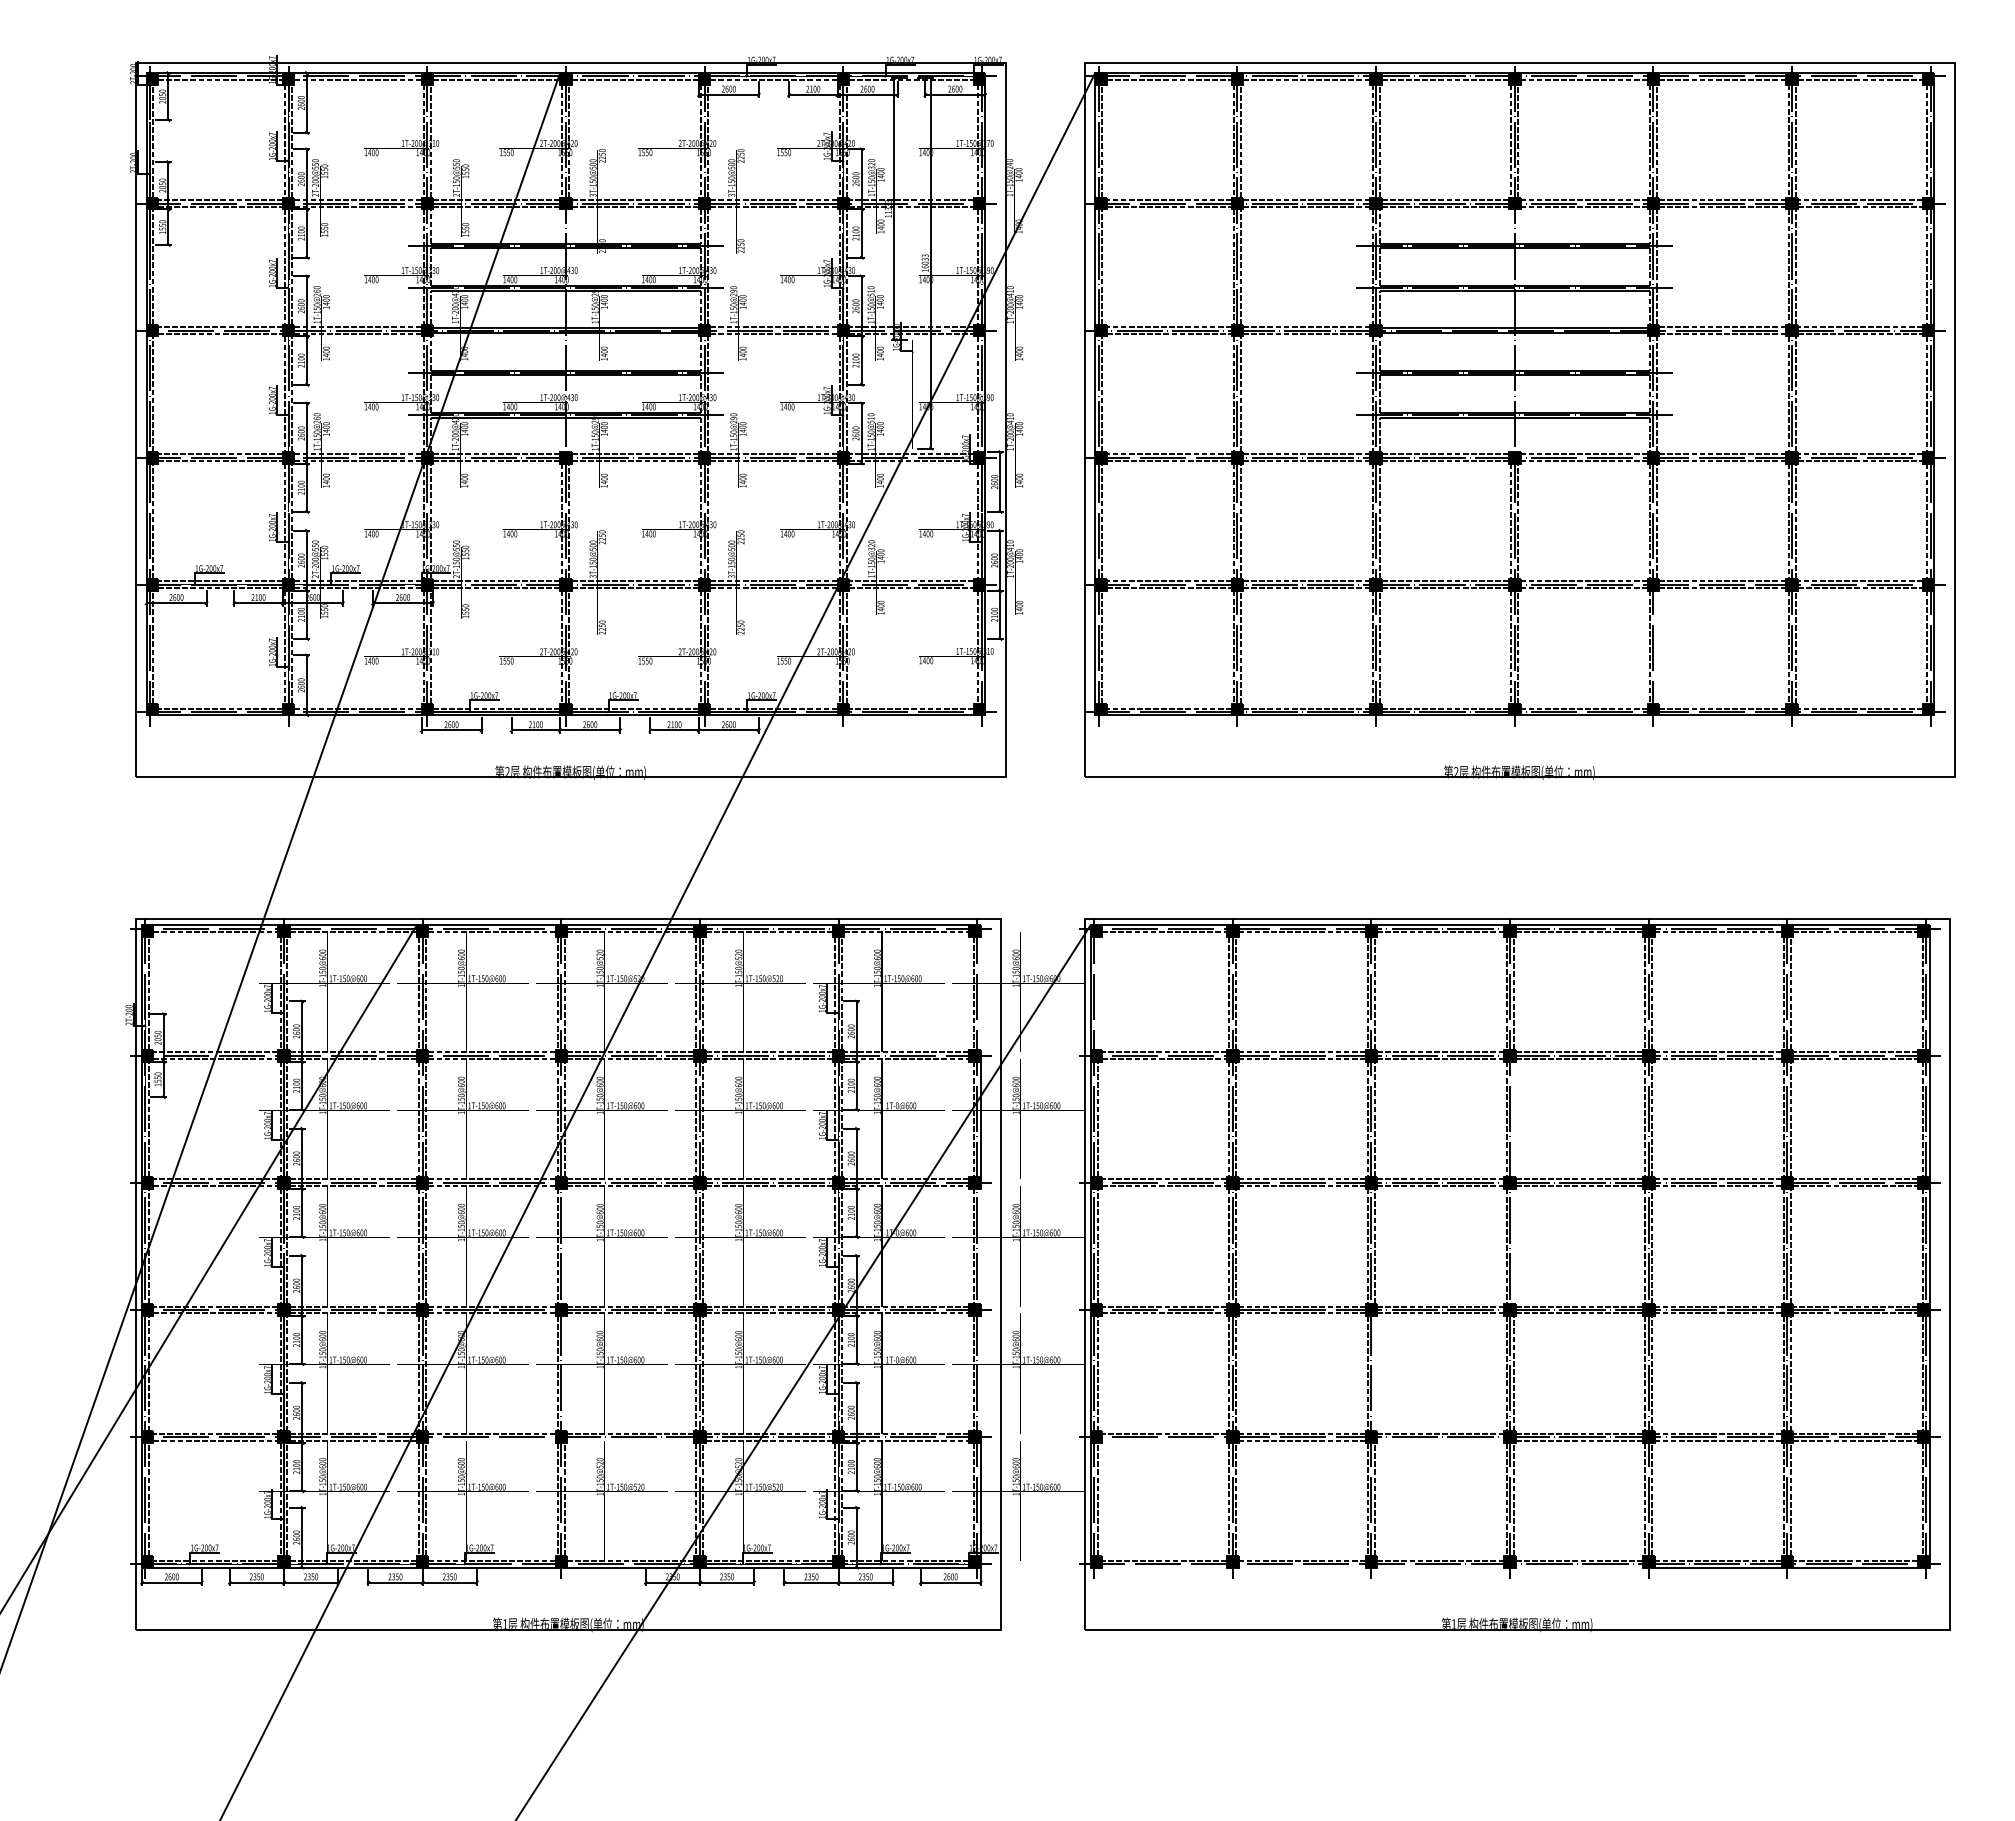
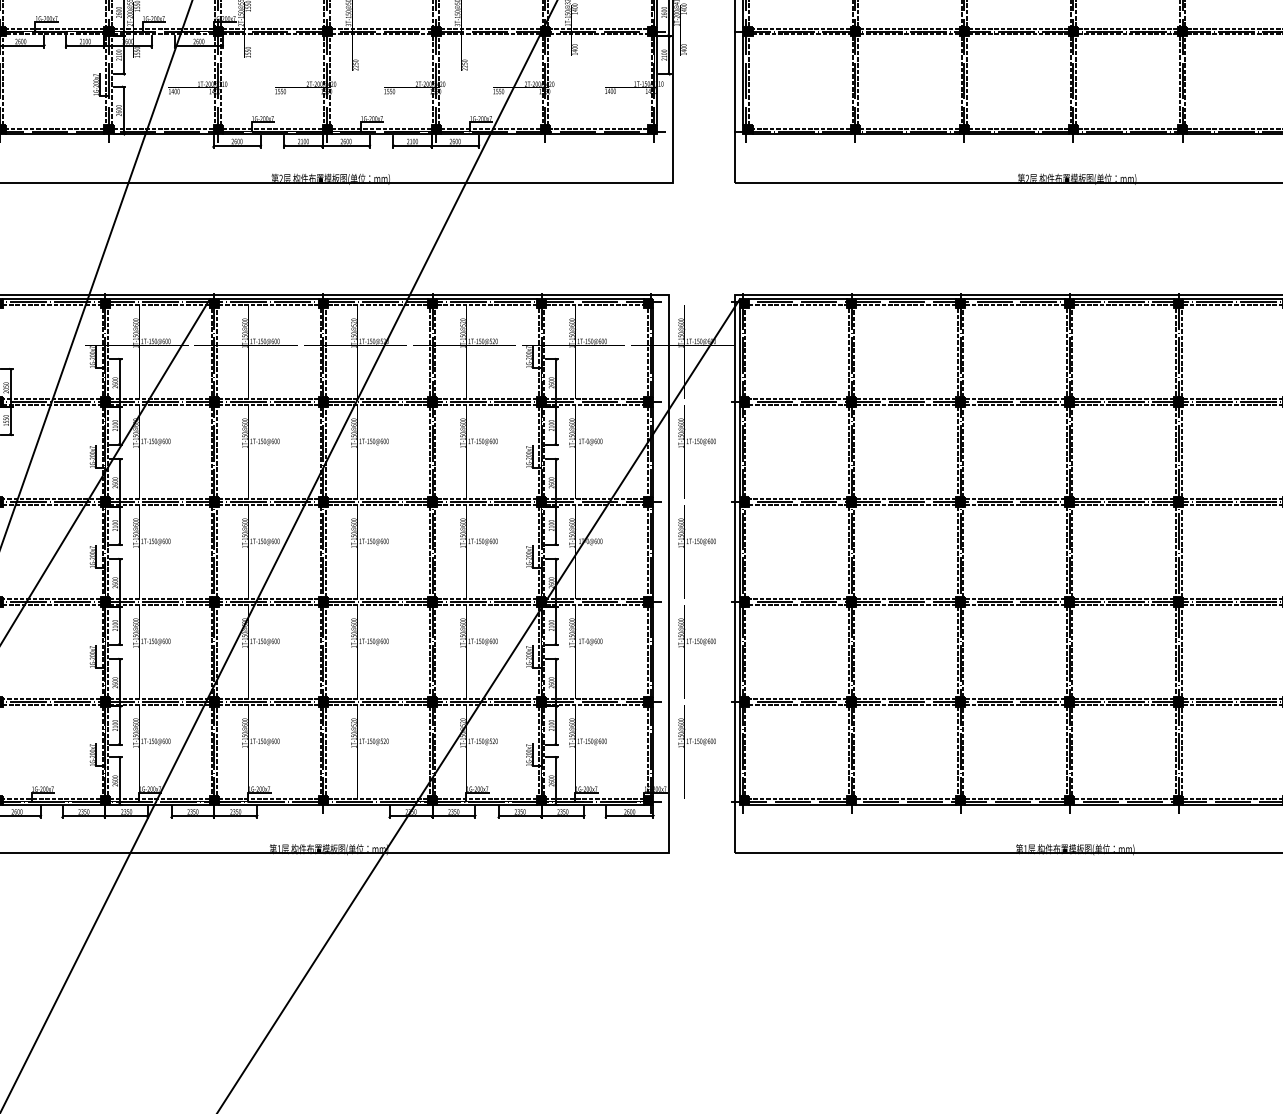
line: (1656, 646) -> (1184, 80), added
line: (980, 993) -> (653, 353), added
line: (1097, 993) -> (745, 353), added
line: (1513, 1119) -> (1072, 452), added
line: (564, 1246) -> (325, 552), added
line: (980, 1246) -> (653, 552), added
line: (1513, 1246) -> (1072, 552), added
line: (564, 1373) -> (325, 651), added
line: (980, 1373) -> (653, 651), added
line: (1374, 1373) -> (963, 651), added
line: (491, 1440) -> (268, 704), added
line: (630, 1440) -> (377, 704), added
line: (1164, 1440) -> (797, 704), added
line: (1440, 1440) -> (1015, 704), added
line: (1164, 1567) -> (797, 804), added
line: (1301, 1567) -> (905, 804), added
line: (1440, 1567) -> (1015, 804), added
line: (1578, 1567) -> (1123, 804), added

